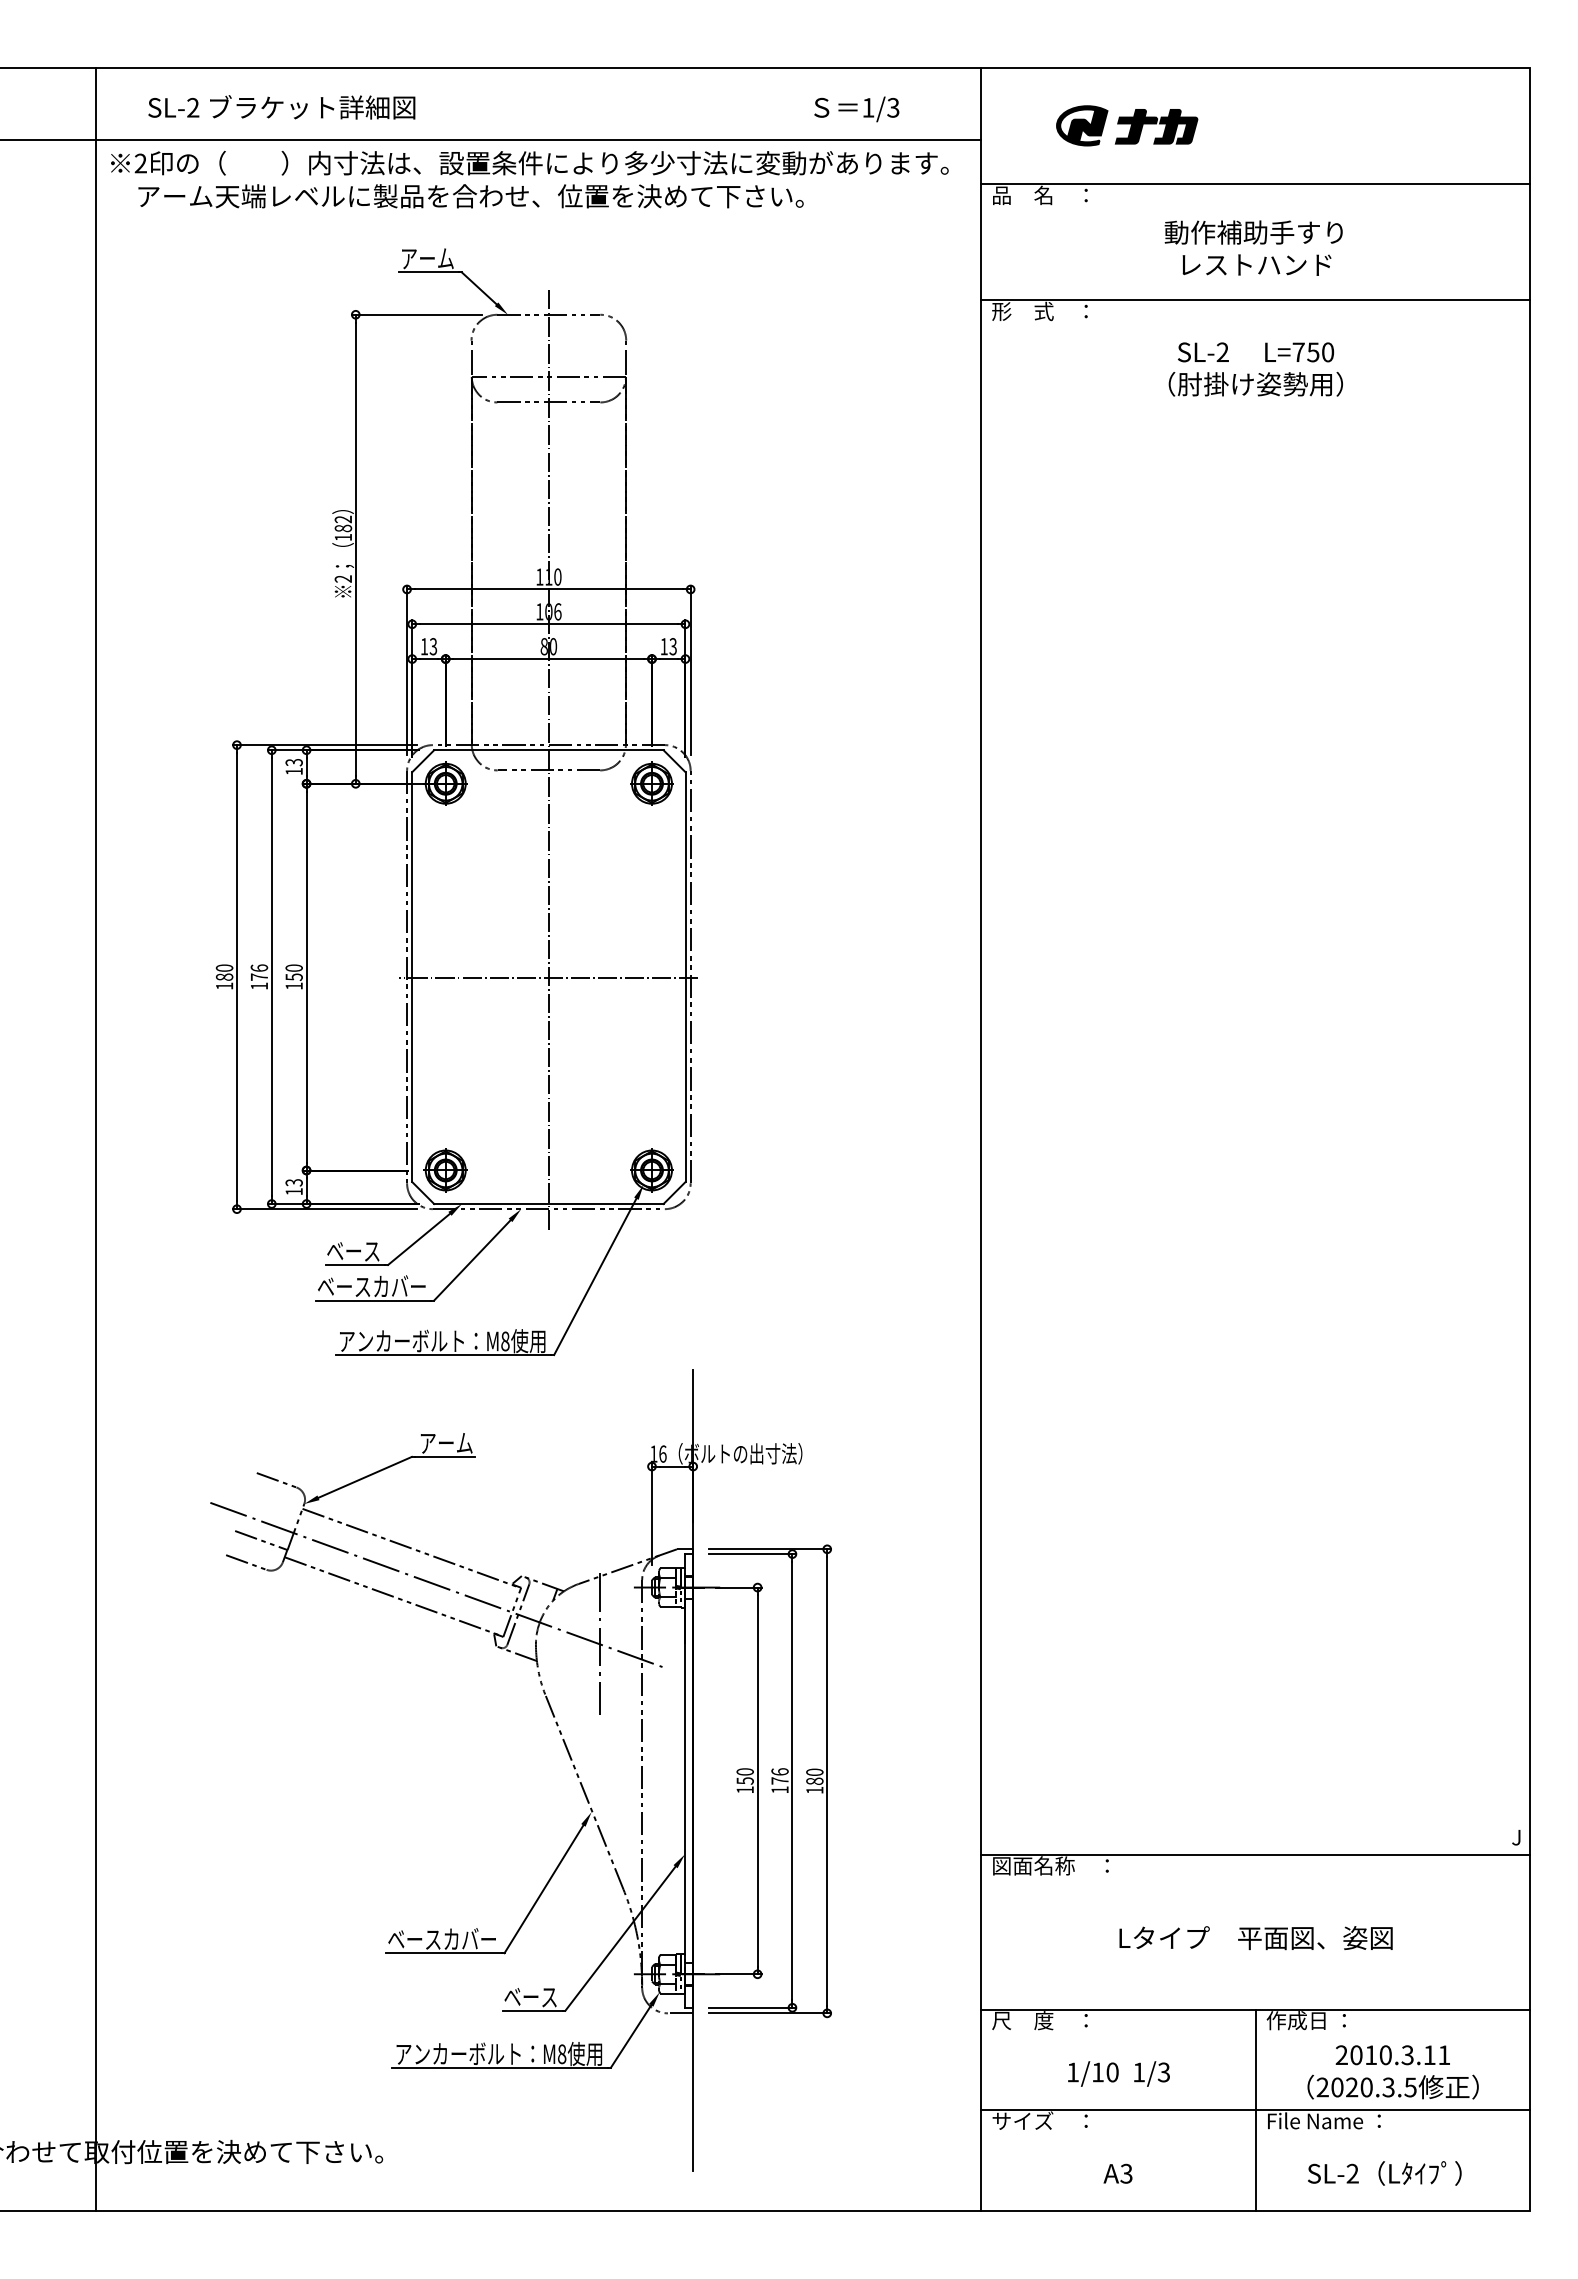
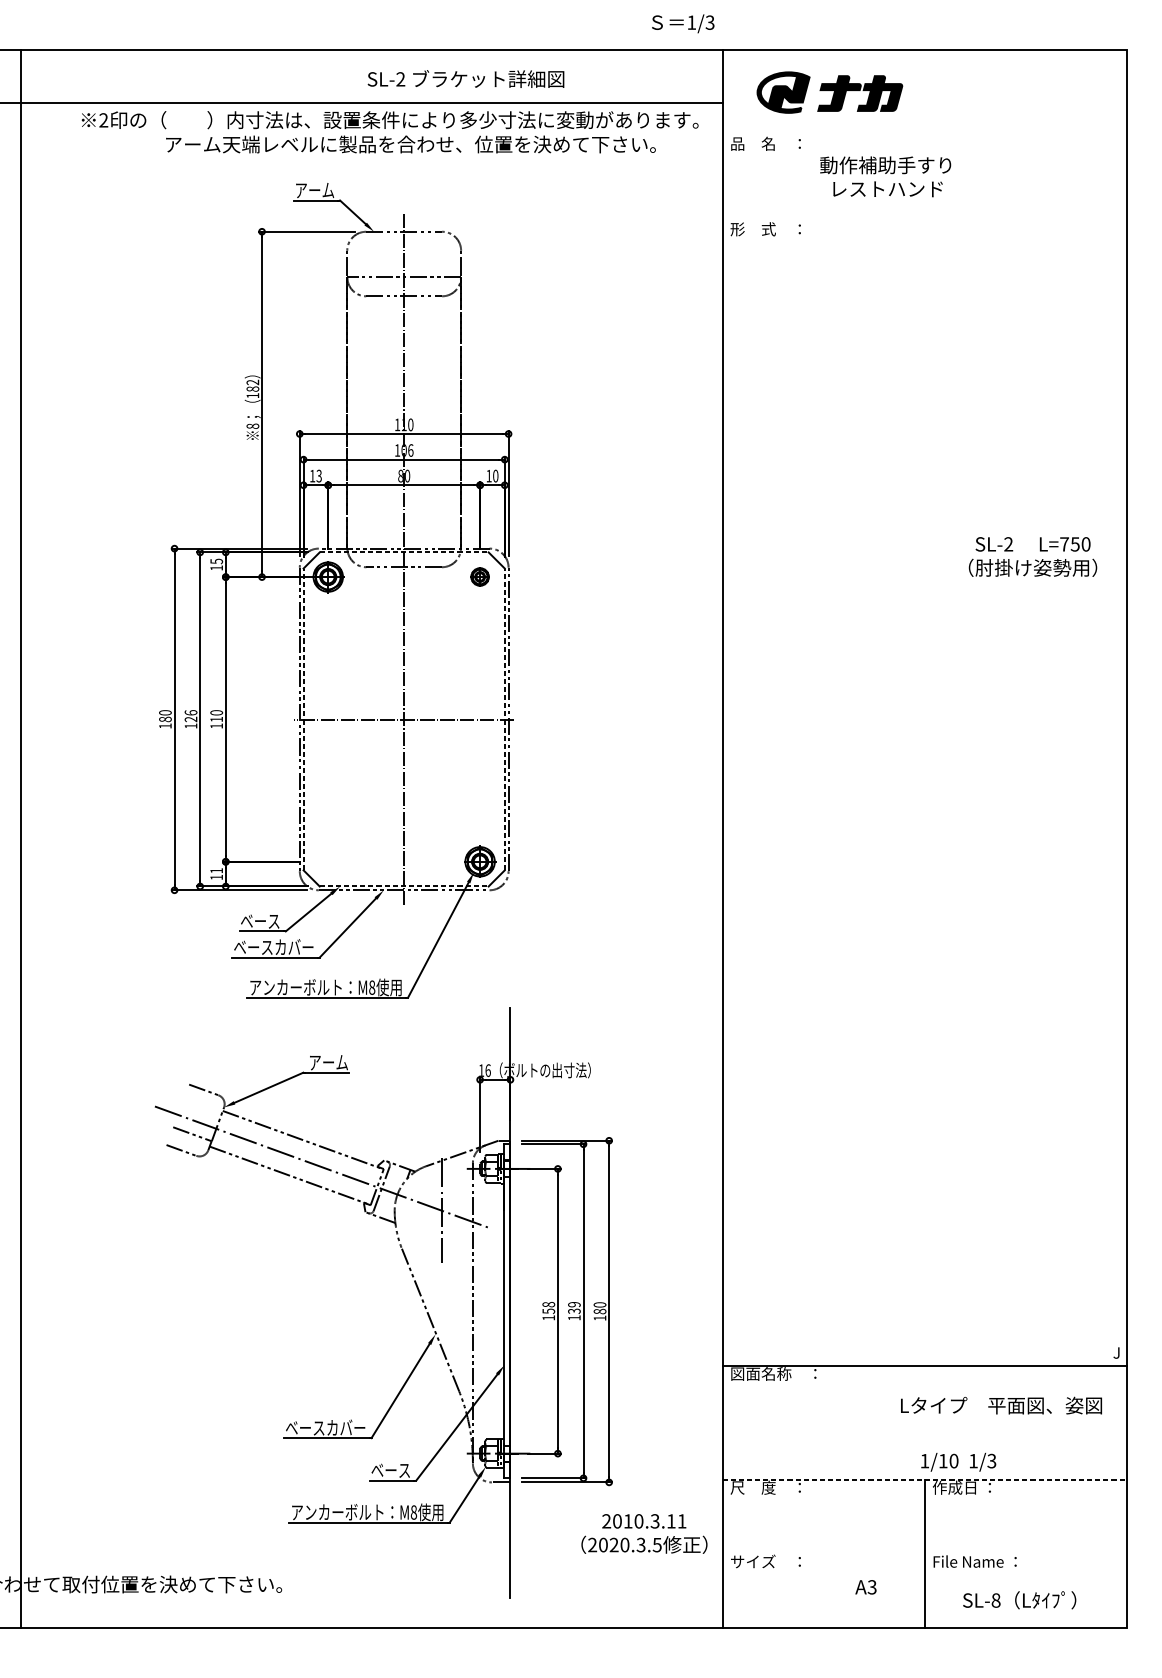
text: (281, 107) -> (465, 79), moved
text: (856, 109) -> (682, 23), moved
part: (1127, 125) -> (830, 92), size x1.4
line: (1255, 184) -> (924, 135), removed
text: (470, 196) -> (410, 144), moved
text: (1253, 247) -> (885, 176), moved
line: (1255, 300) -> (924, 221), removed
text: (1255, 369) -> (1032, 556), moved
text: (343, 578) -> (252, 425), 2 -> 8
text: (672, 646) -> (495, 476), 13 -> 10
line: (548, 750) -> (403, 552), solid -> dashed
text: (293, 762) -> (216, 561), 13 -> 15
part: (651, 783) -> (479, 576), size x0.6
text: (258, 976) -> (190, 718), 176 -> 126
text: (293, 976) -> (216, 718), 150 -> 110
line: (412, 977) -> (303, 719), solid -> dashed
line: (685, 977) -> (504, 719), solid -> dashed
line: (95, 1139) -> (20, 839), moved
part: (445, 1170) -> (328, 861), removed
text: (293, 1182) -> (216, 870), 13 -> 11
line: (548, 1204) -> (403, 886), solid -> dashed
text: (745, 1771) -> (548, 1304), 150 -> 158
text: (779, 1776) -> (574, 1308), 176 -> 139
text: (1255, 1938) -> (1001, 1405), moved
line: (1255, 2009) -> (924, 1479), solid -> dashed
text: (1392, 2072) -> (643, 1534), moved
text: (1118, 2073) -> (958, 1461), moved
line: (1255, 2110) -> (924, 1553), removed
text: (1117, 2173) -> (865, 1587), moved
text: (1352, 2173) -> (995, 1600), SL-2 -> SL-8

